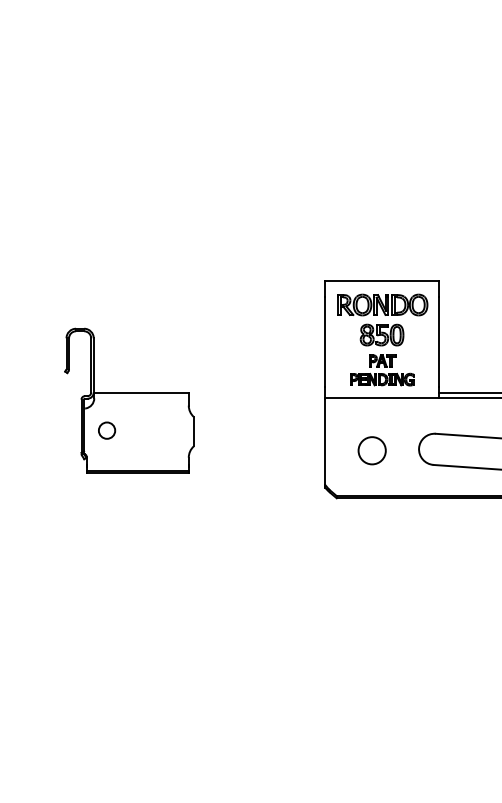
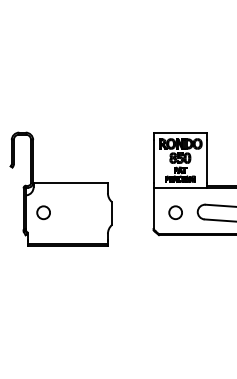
part: (128, 399) -> (60, 188), size x1.67

